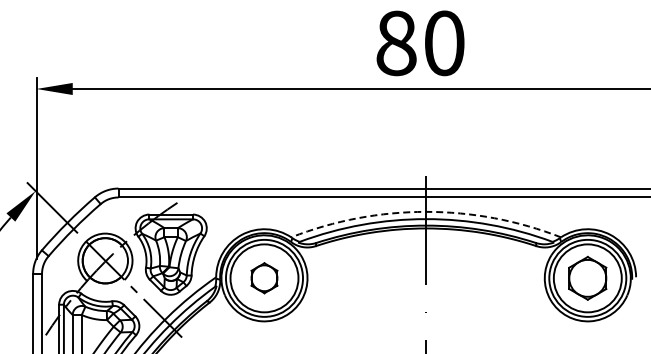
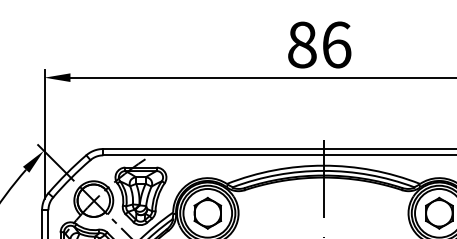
text: (444, 43) -> (336, 45), 80 -> 86
arc: (426, 211) -> (323, 165), dashed -> solid
part: (264, 277) -> (207, 212), size x1.43

